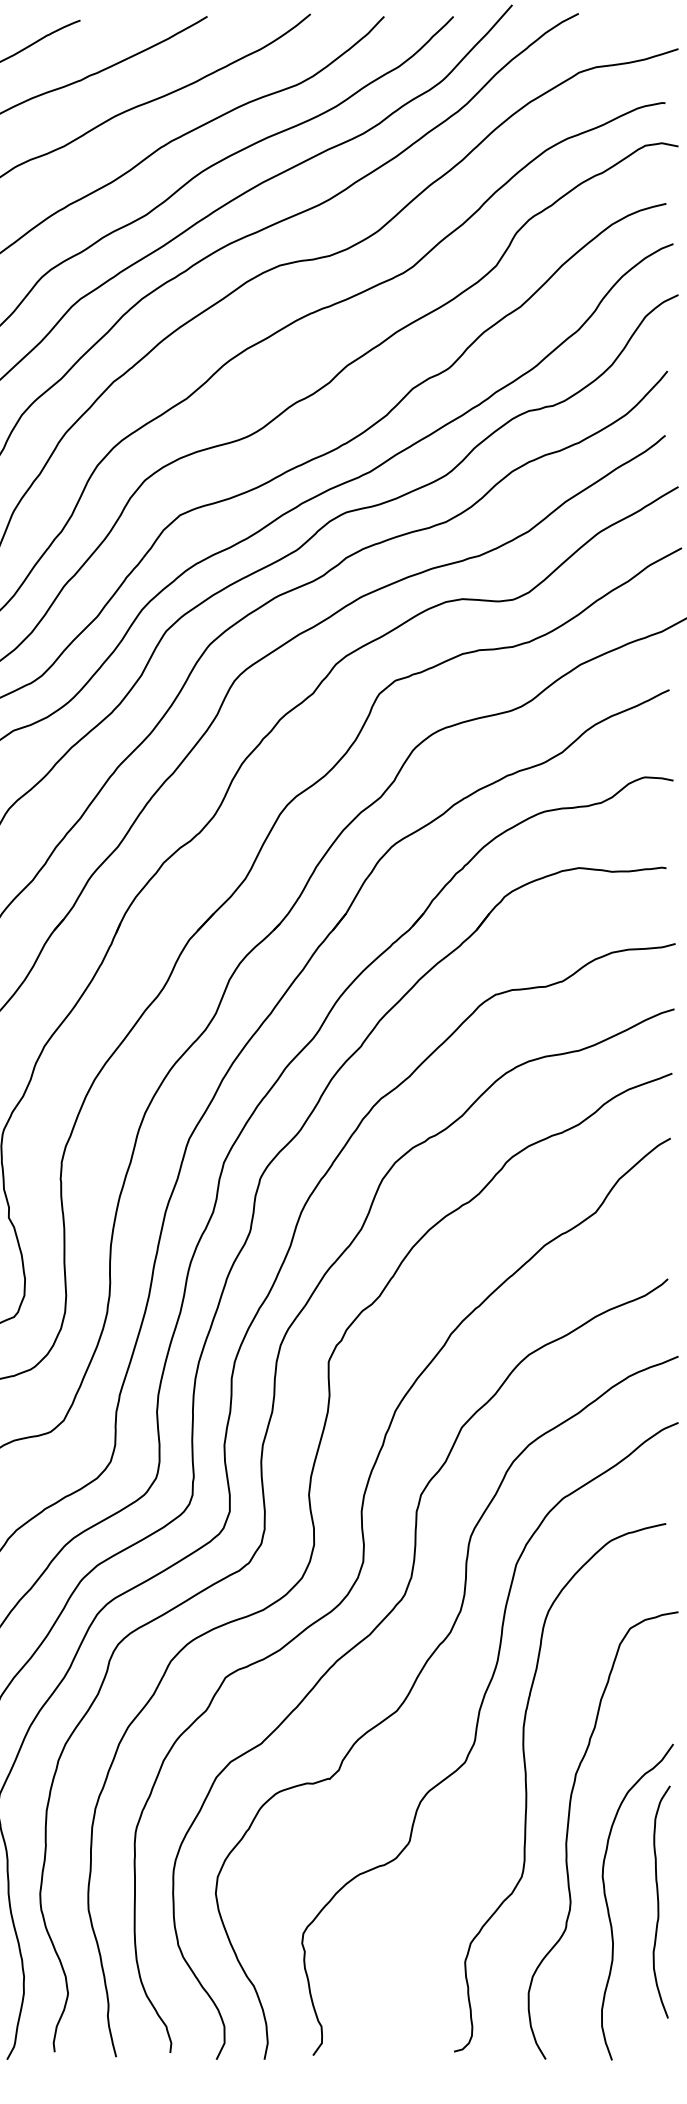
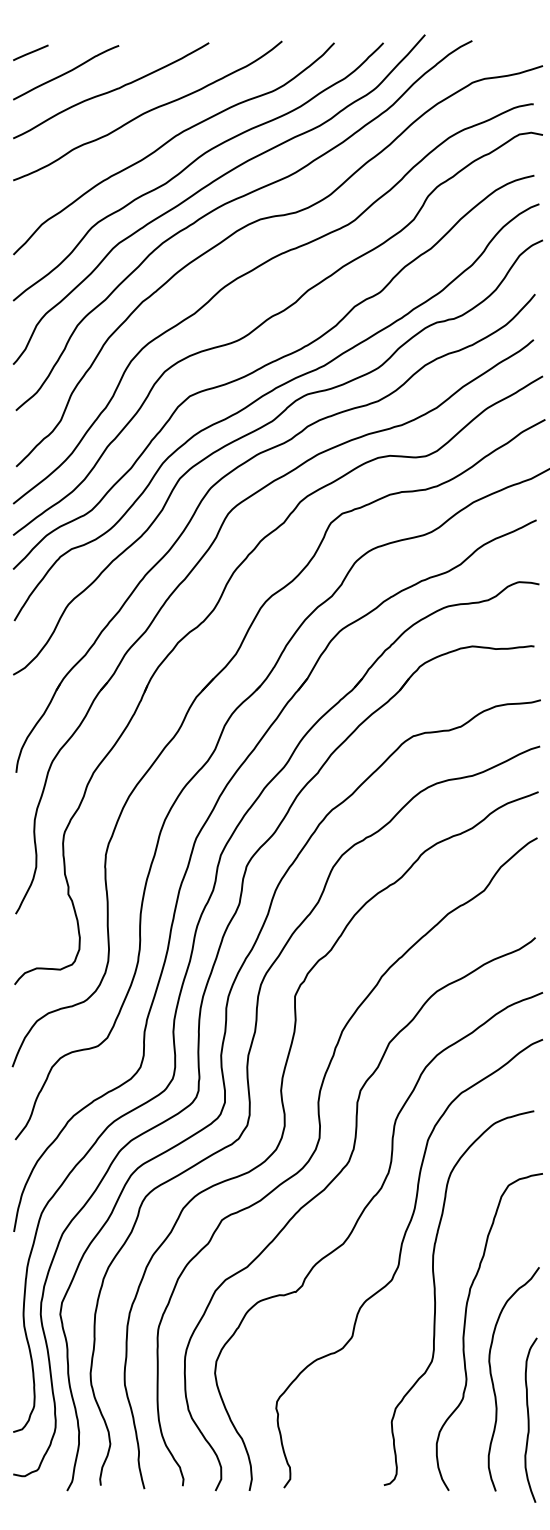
curve: (659, 1901) -> (529, 1419), moved

